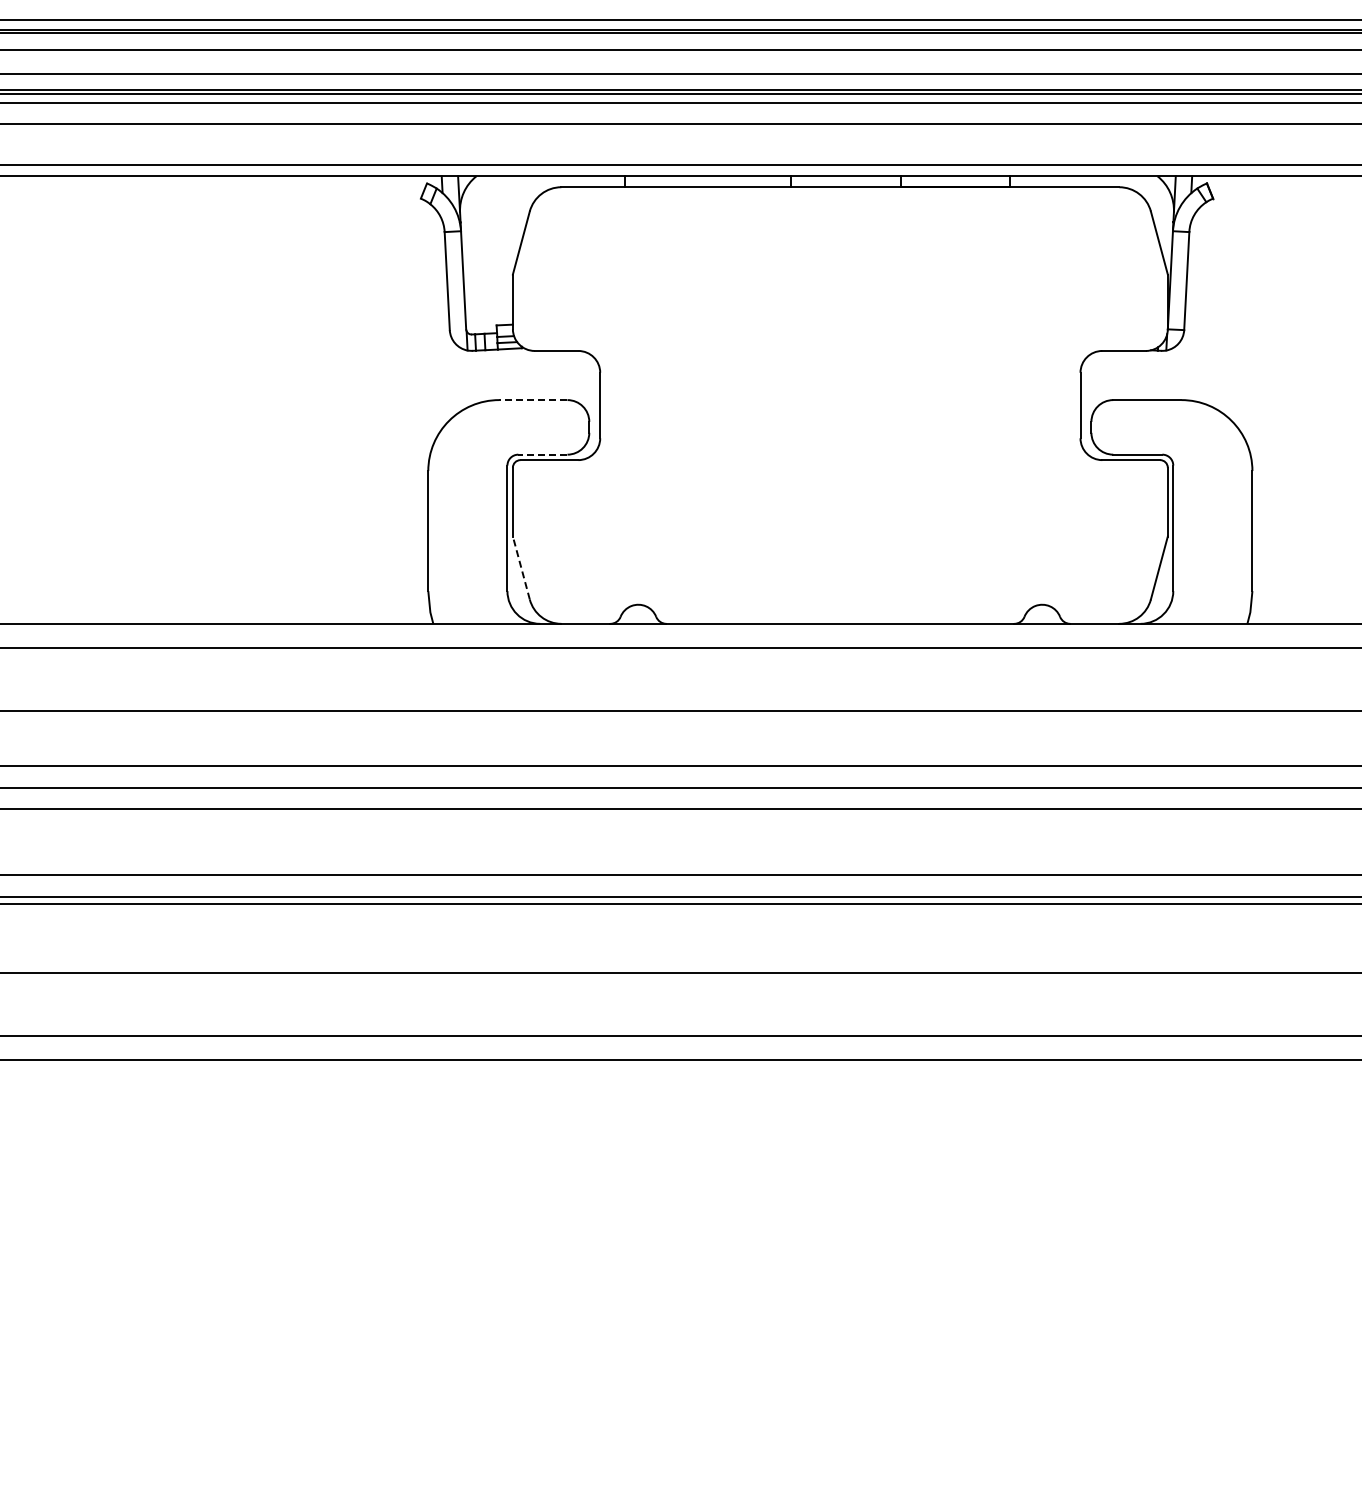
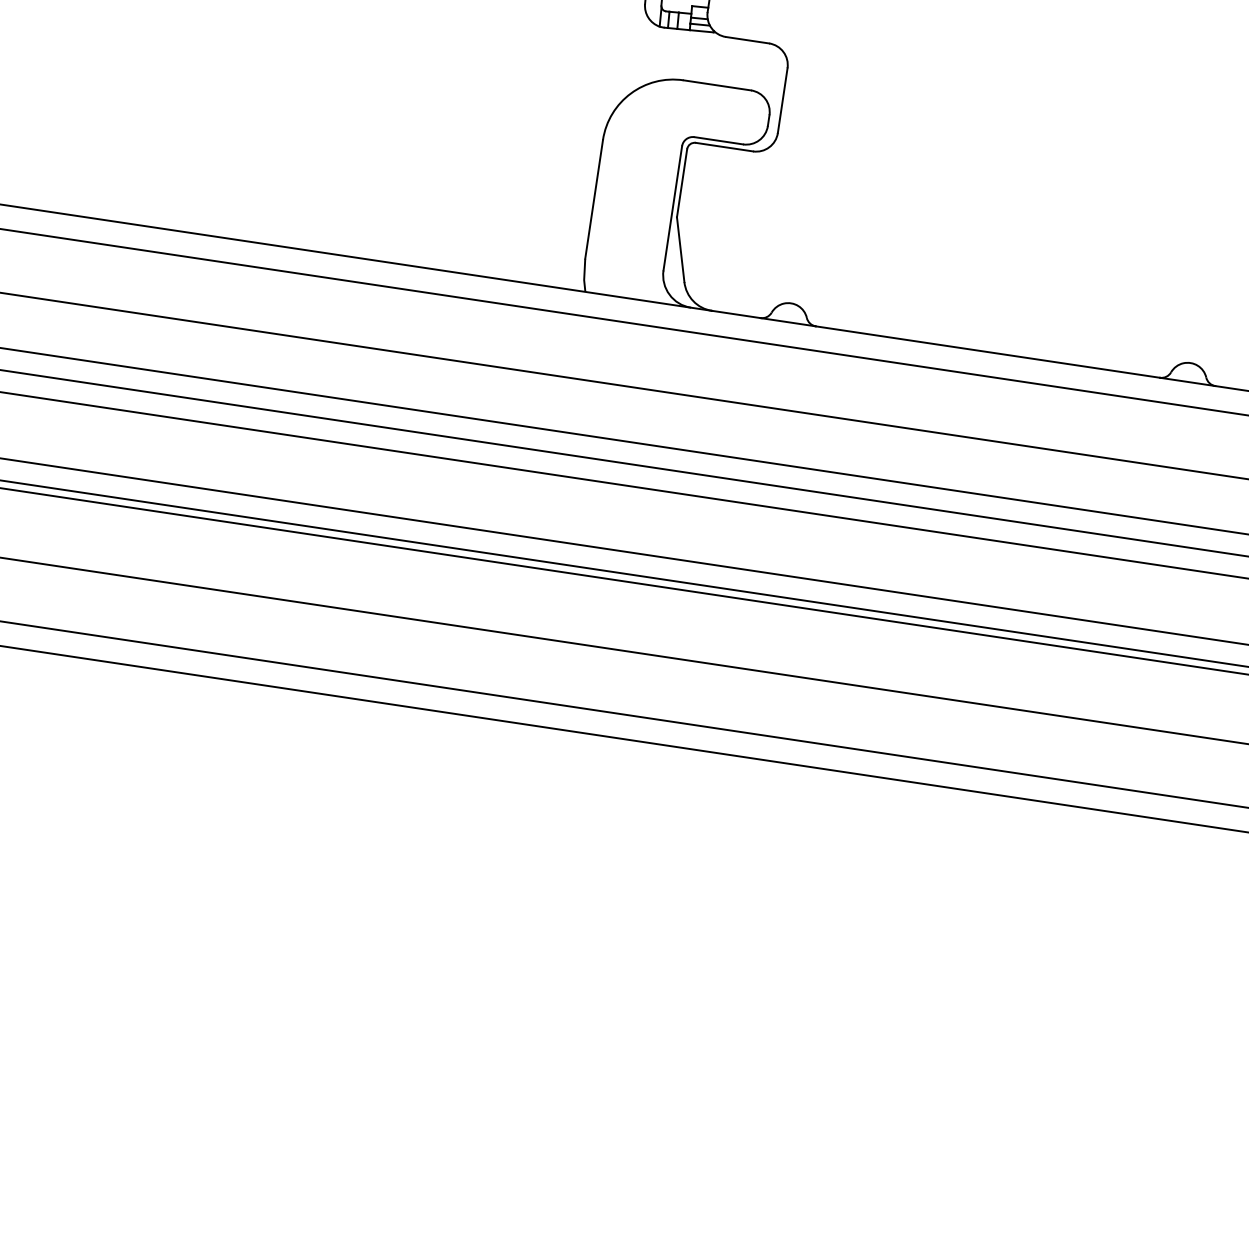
line: (532, 400) -> (716, 85), dashed -> solid
line: (542, 454) -> (718, 140), dashed -> solid
line: (521, 568) -> (680, 250), dashed -> solid

